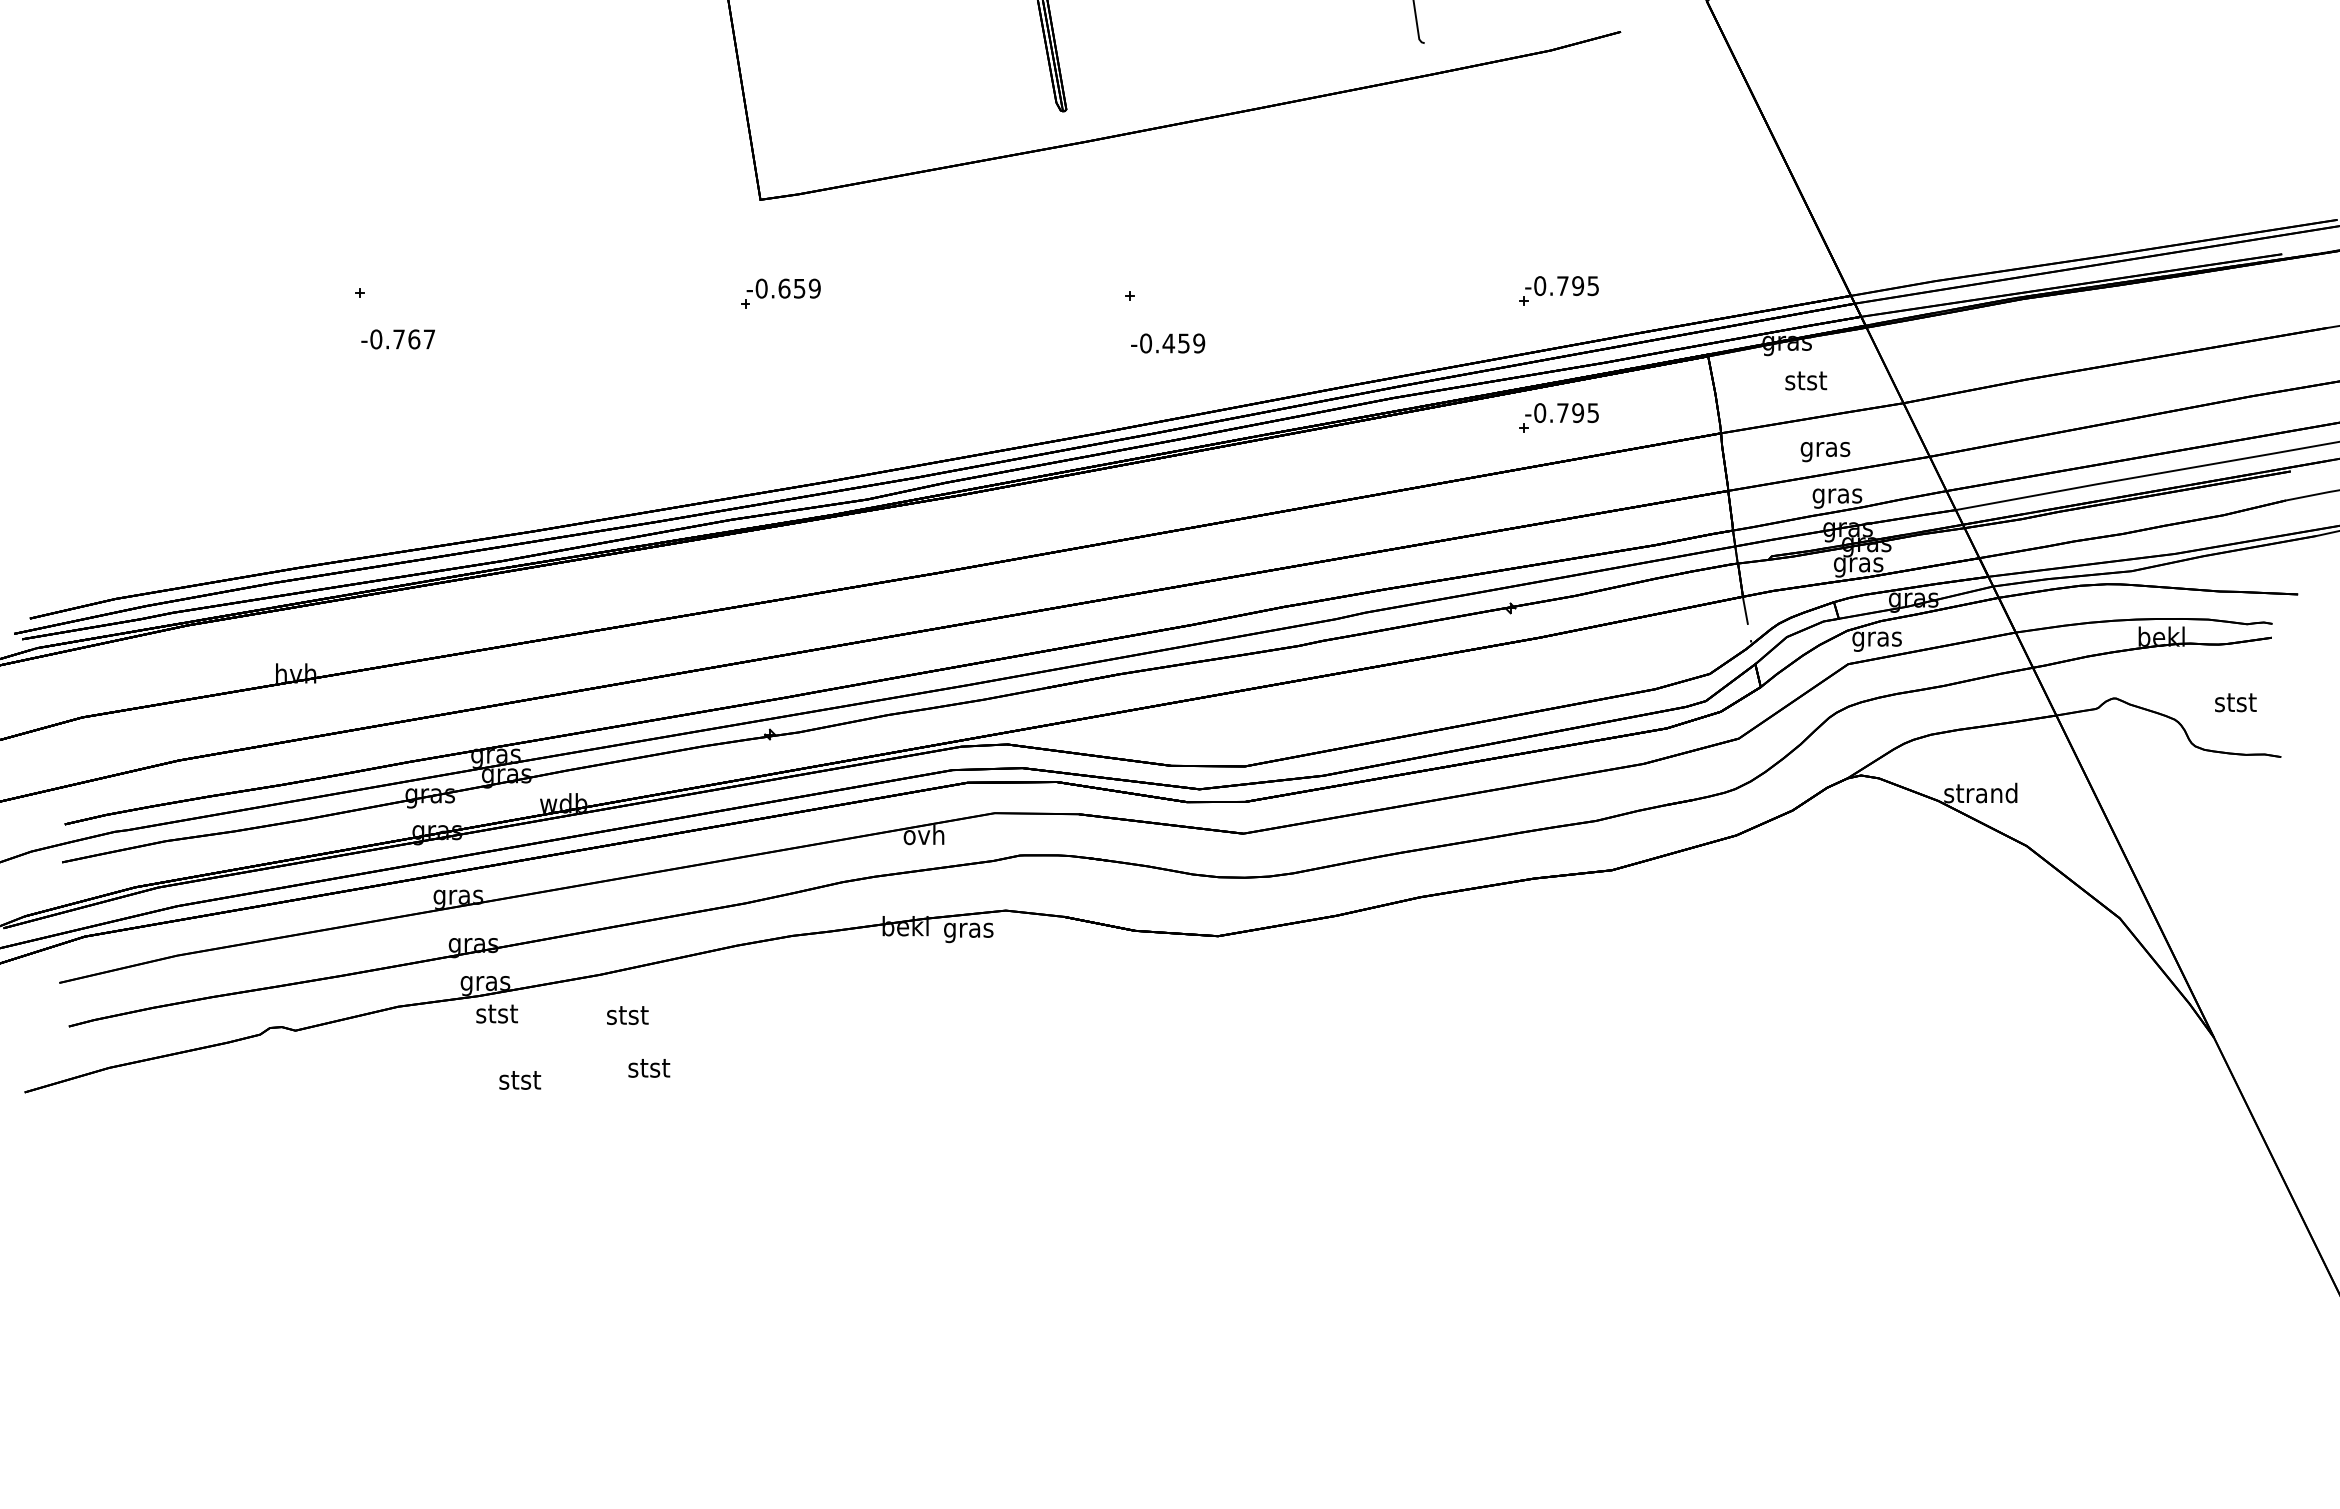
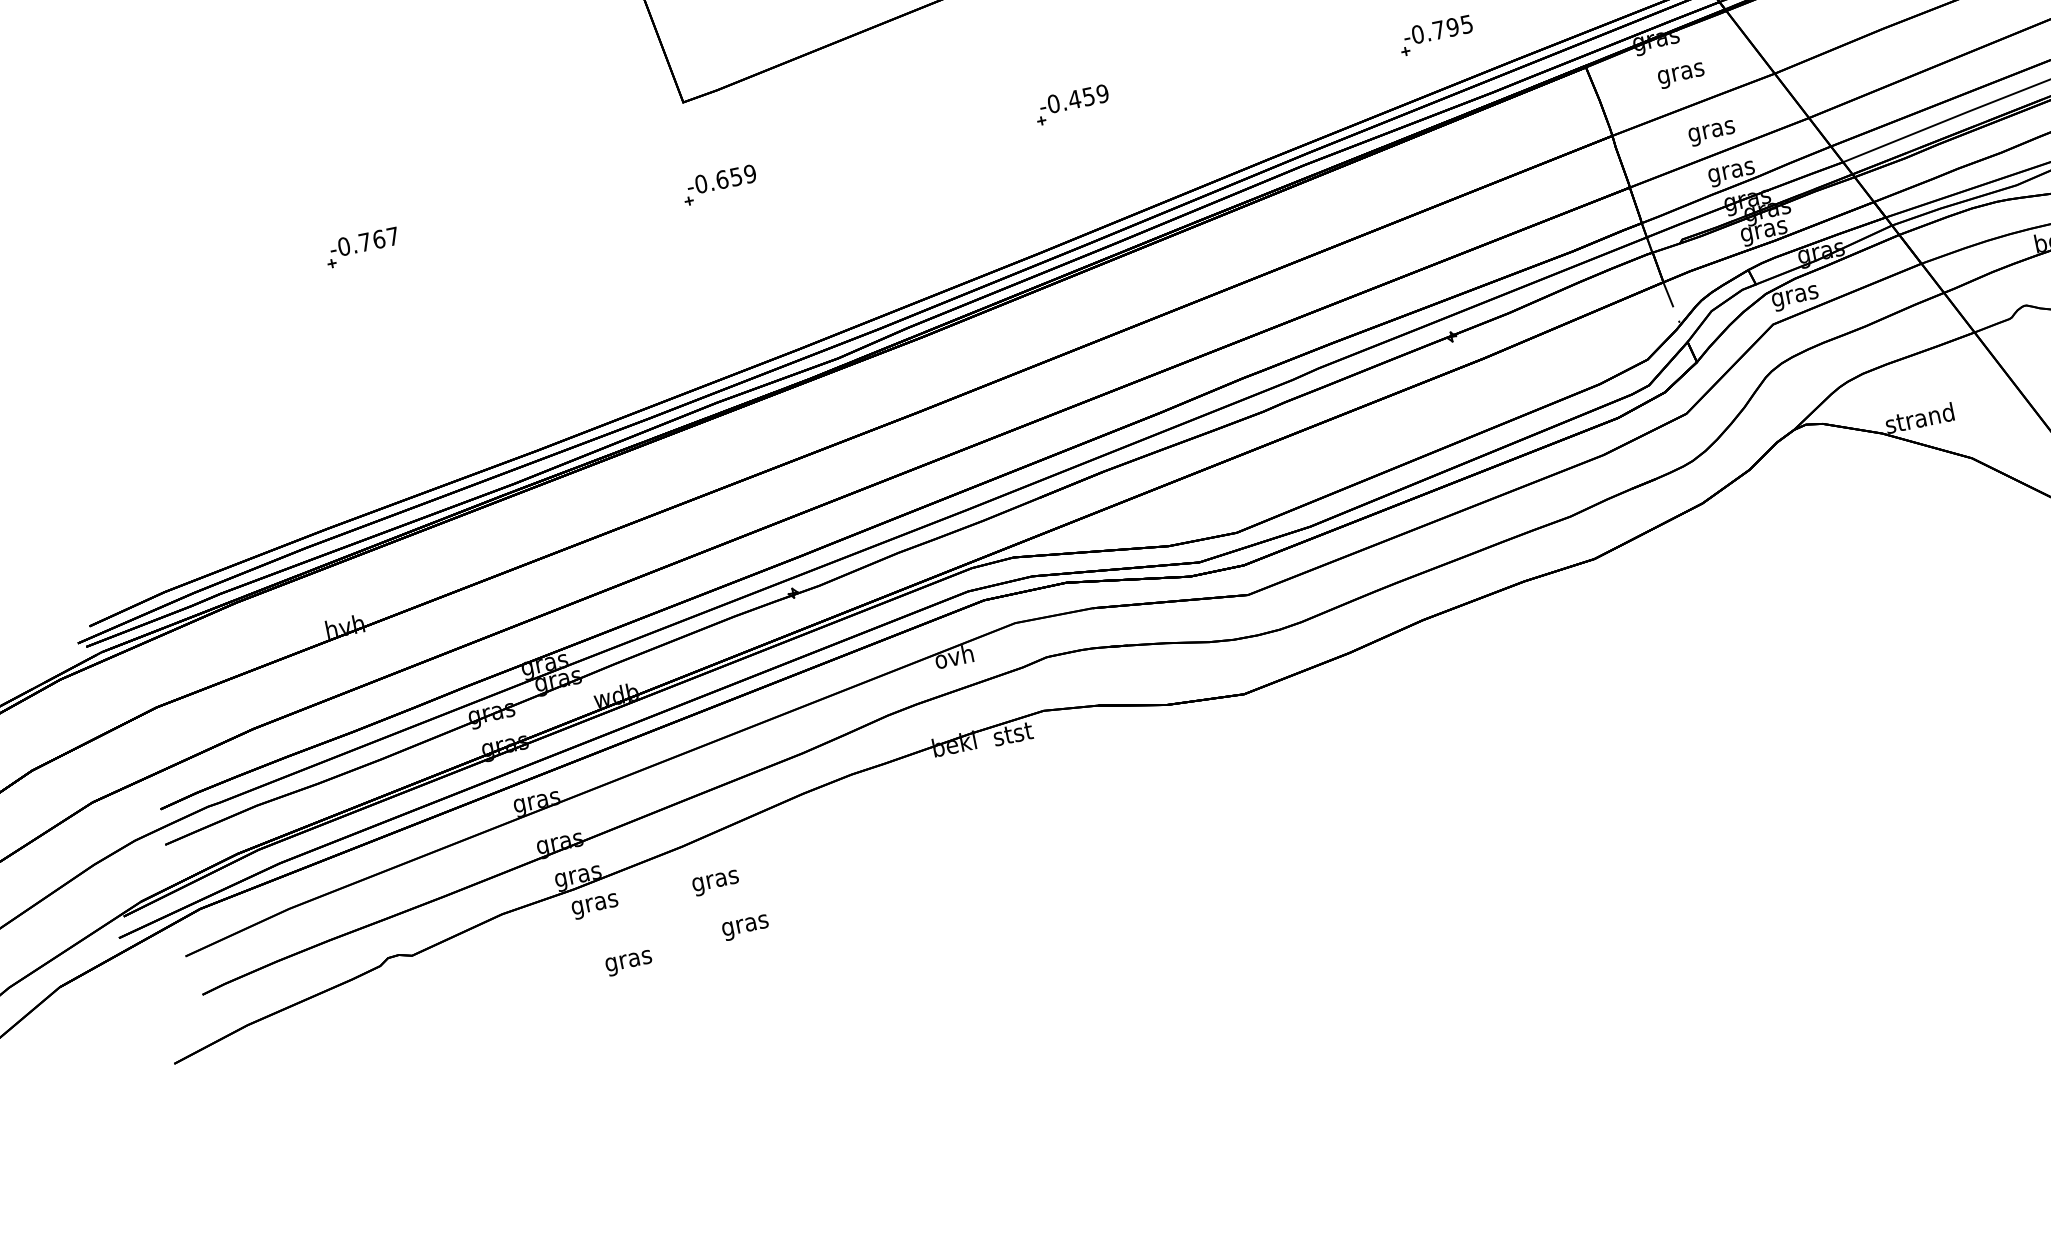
text: (397, 339) -> (363, 242), moved
text: (1168, 343) -> (1074, 99), moved
text: (1805, 383) -> (1680, 74), stst -> gras
part: (1558, 417) -> (1459, 152), removed
text: (968, 931) -> (1013, 737), gras -> stst
text: (496, 1016) -> (594, 904), stst -> gras
text: (627, 1018) -> (715, 881), stst -> gras
text: (648, 1070) -> (744, 925), stst -> gras
text: (519, 1083) -> (628, 962), stst -> gras

